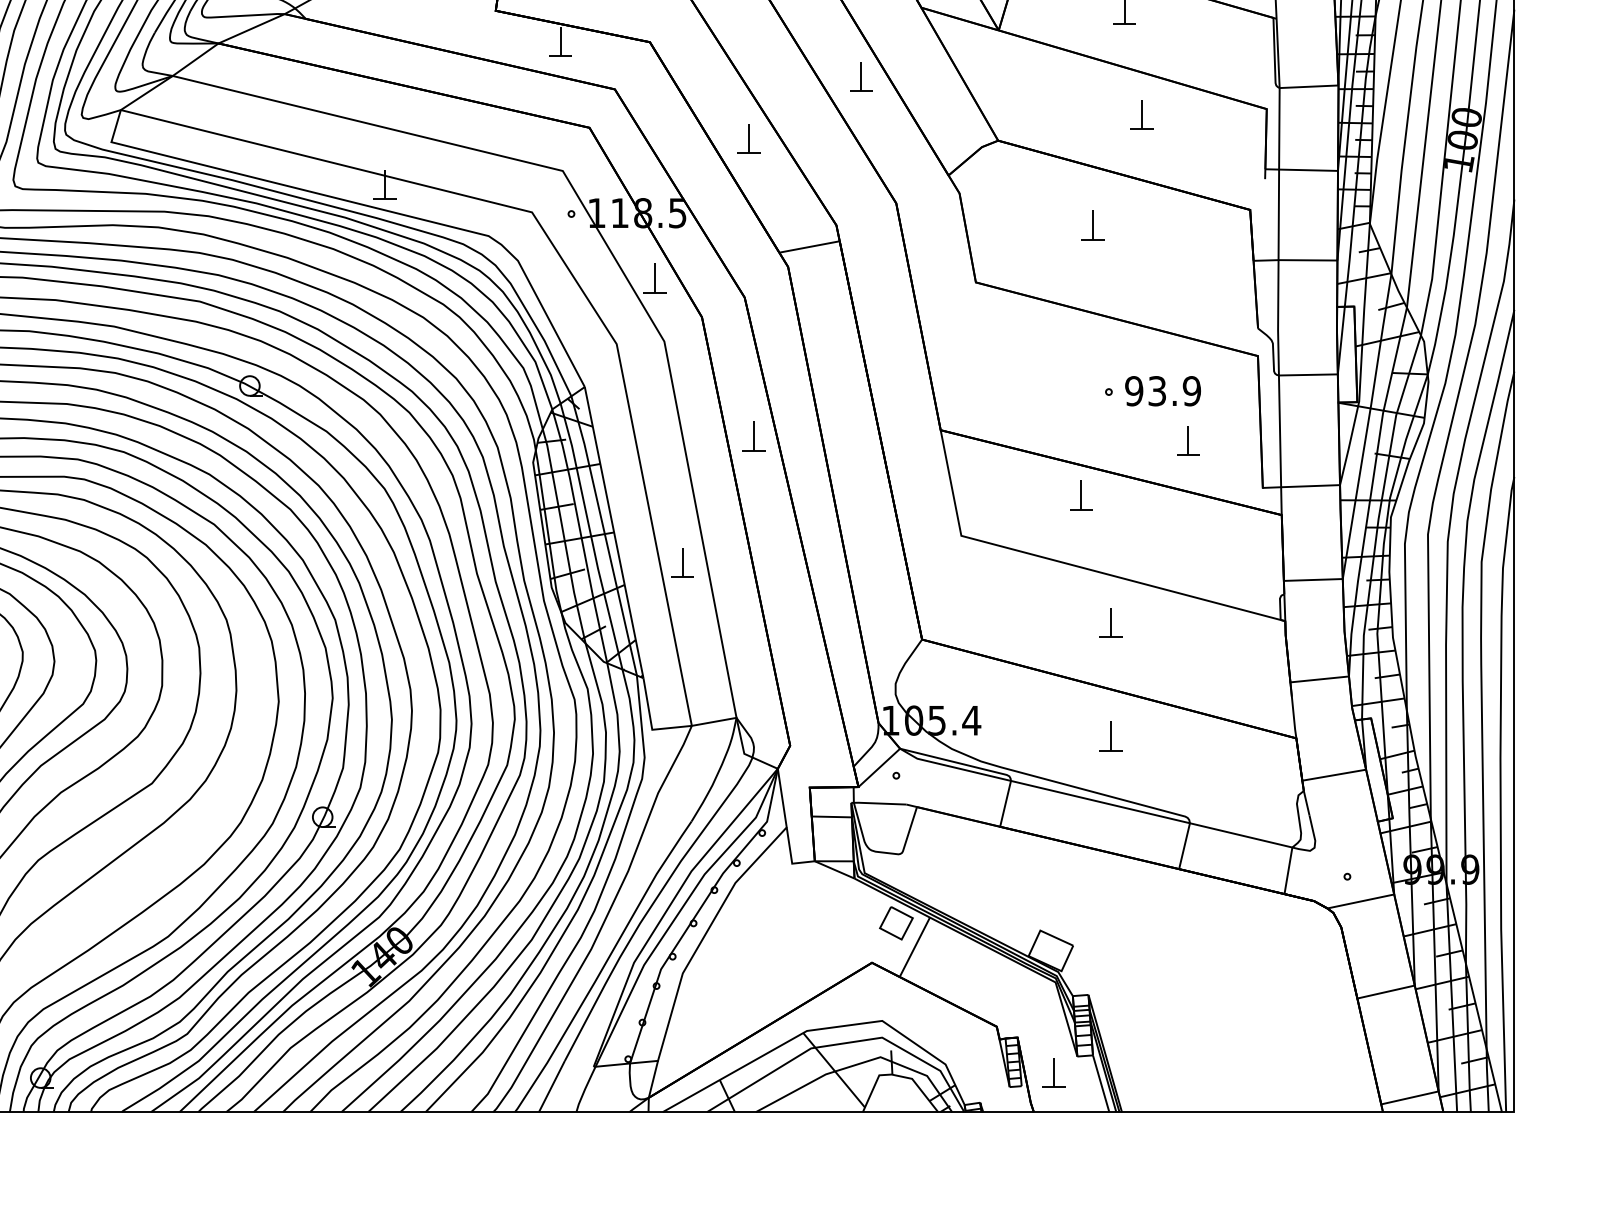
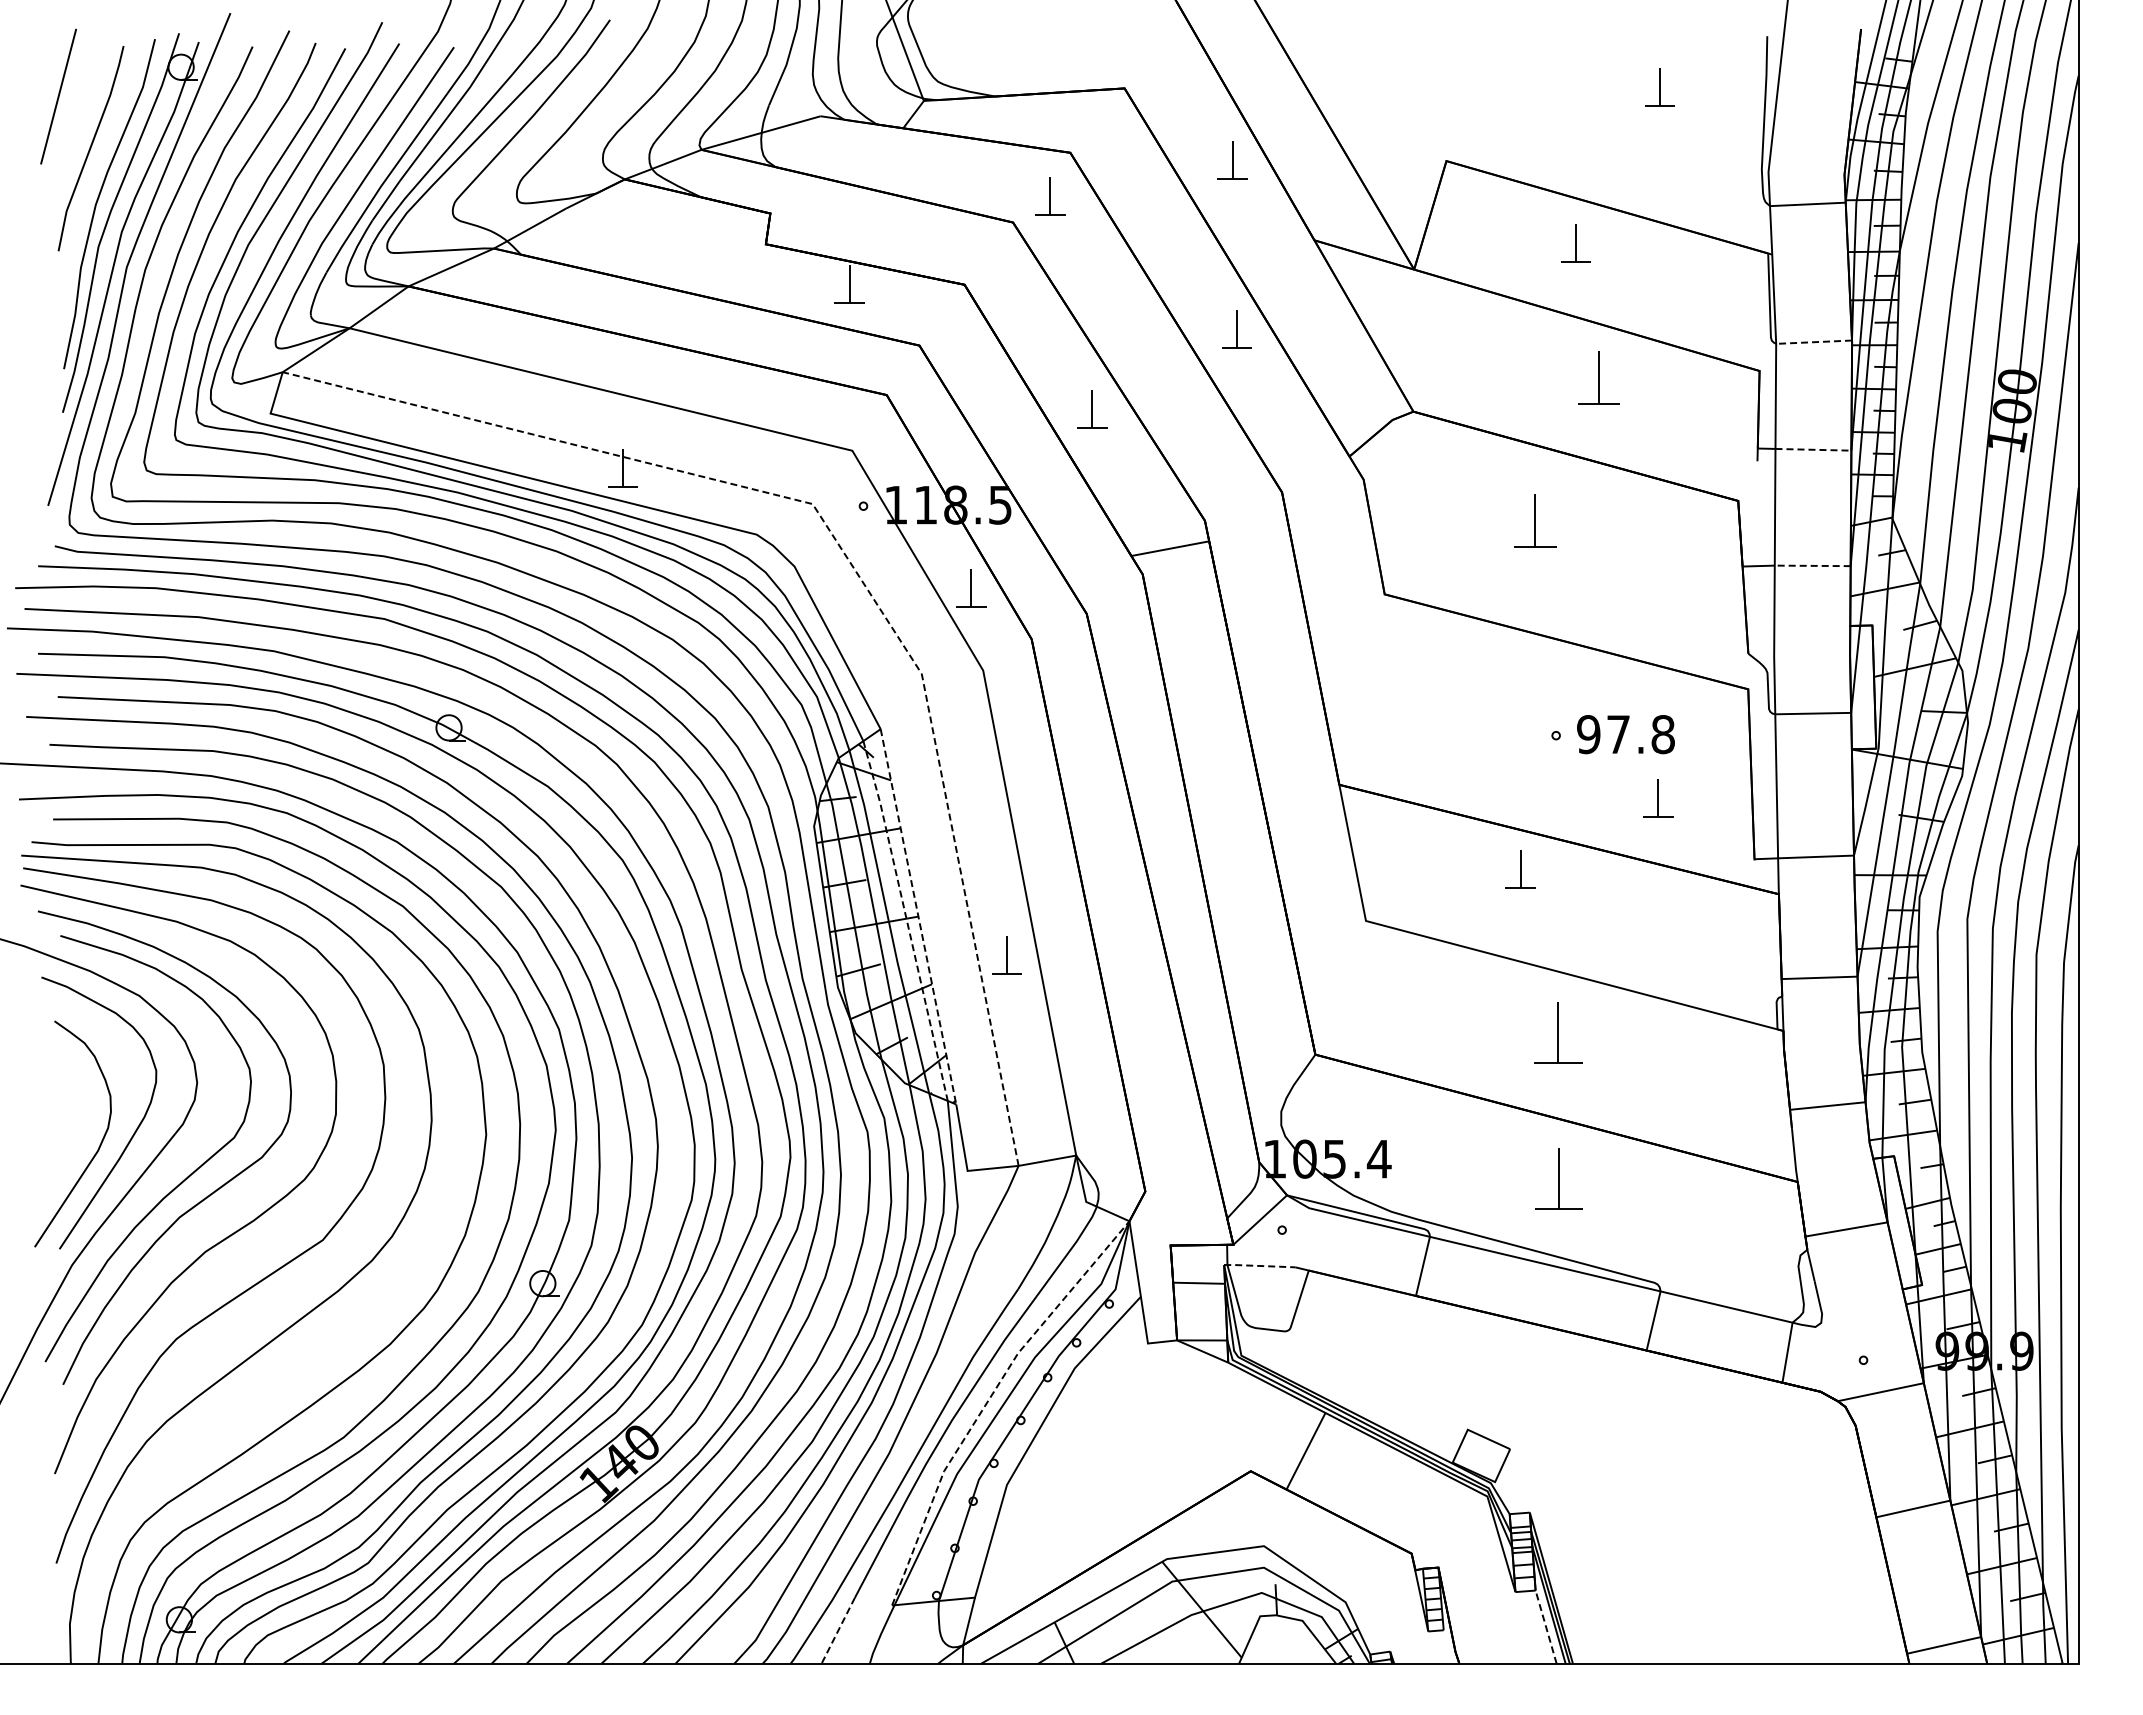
line: (1309, 87) -> (1814, 342), solid -> dashed
part: (1141, 114) -> (1598, 378), size x1.4
line: (1308, 170) -> (1813, 449), solid -> dashed
part: (1092, 225) -> (1535, 521), size x1.4
line: (1307, 260) -> (1812, 565), solid -> dashed
line: (564, 263) -> (854, 569), solid -> dashed
text: (1174, 391) -> (1640, 734), 93.9 -> 97.8
part: (753, 436) -> (1098, 792), removed
line: (614, 533) -> (918, 917), solid -> dashed
line: (604, 535) -> (906, 920), solid -> dashed
part: (1110, 623) -> (1558, 1033), size x1.6
part: (1110, 736) -> (1558, 1179), size x1.6
line: (877, 803) -> (1258, 1265), solid -> dashed
line: (669, 907) -> (989, 1399), solid -> dashed
part: (896, 923) -> (1282, 1420), removed
part: (1053, 1072) -> (1484, 1612), removed
line: (1101, 1083) -> (1546, 1626), solid -> dashed
line: (552, 1086) -> (838, 1630), solid -> dashed

